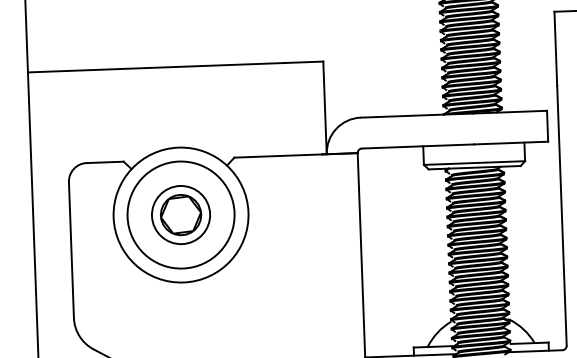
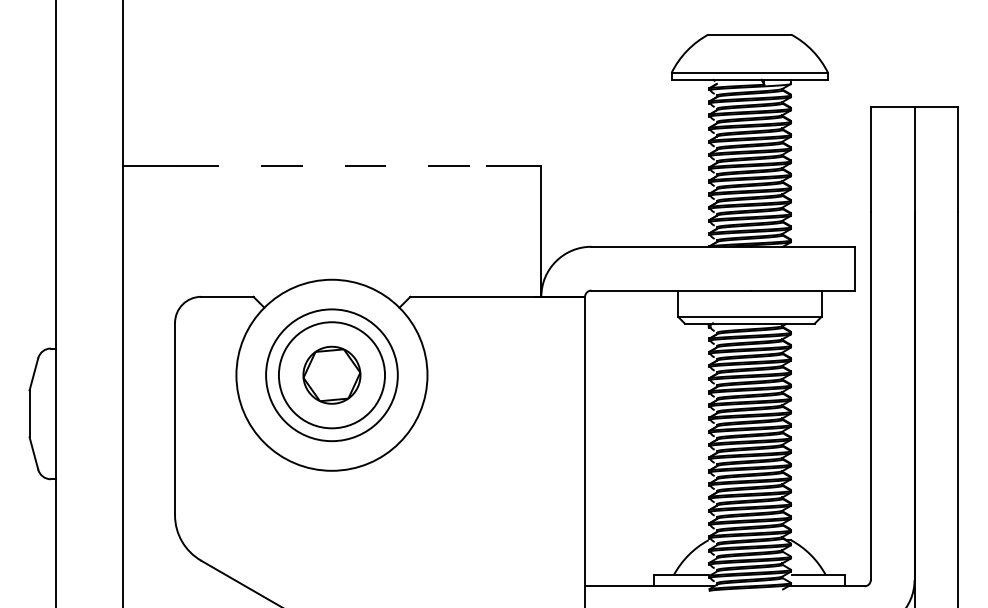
line: (175, 66) -> (331, 165), solid -> dashed
circle: (180, 215) -> (331, 375), size x0.7
circle: (180, 215) -> (331, 375), size x1.6

